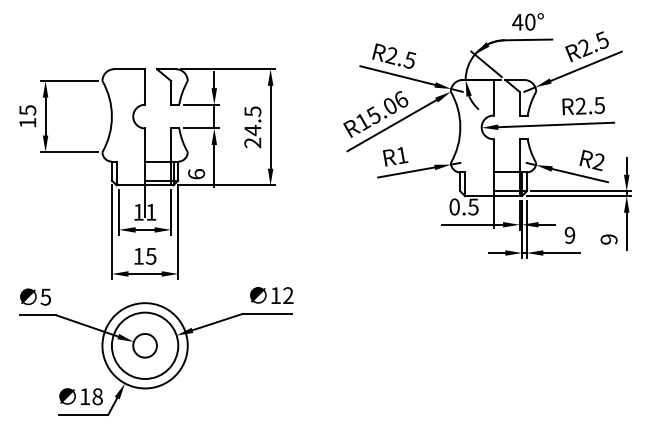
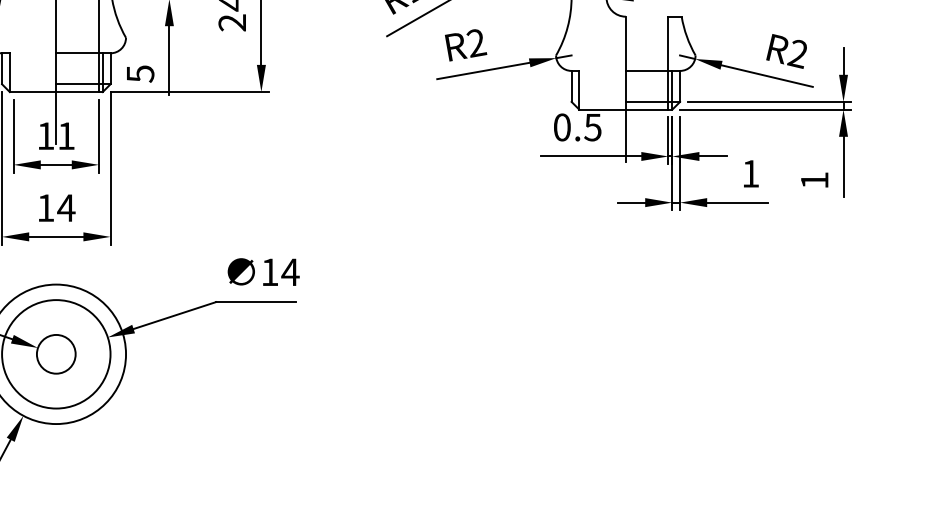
text: (402, 155) -> (477, 43), R1 -> R2
text: (196, 174) -> (140, 74), 6 -> 5
text: (569, 234) -> (749, 172), 9 -> 1
text: (608, 239) -> (813, 180), 9 -> 1
text: (150, 256) -> (65, 208), 15 -> 14
text: (287, 295) -> (289, 272), 12 -> 14

